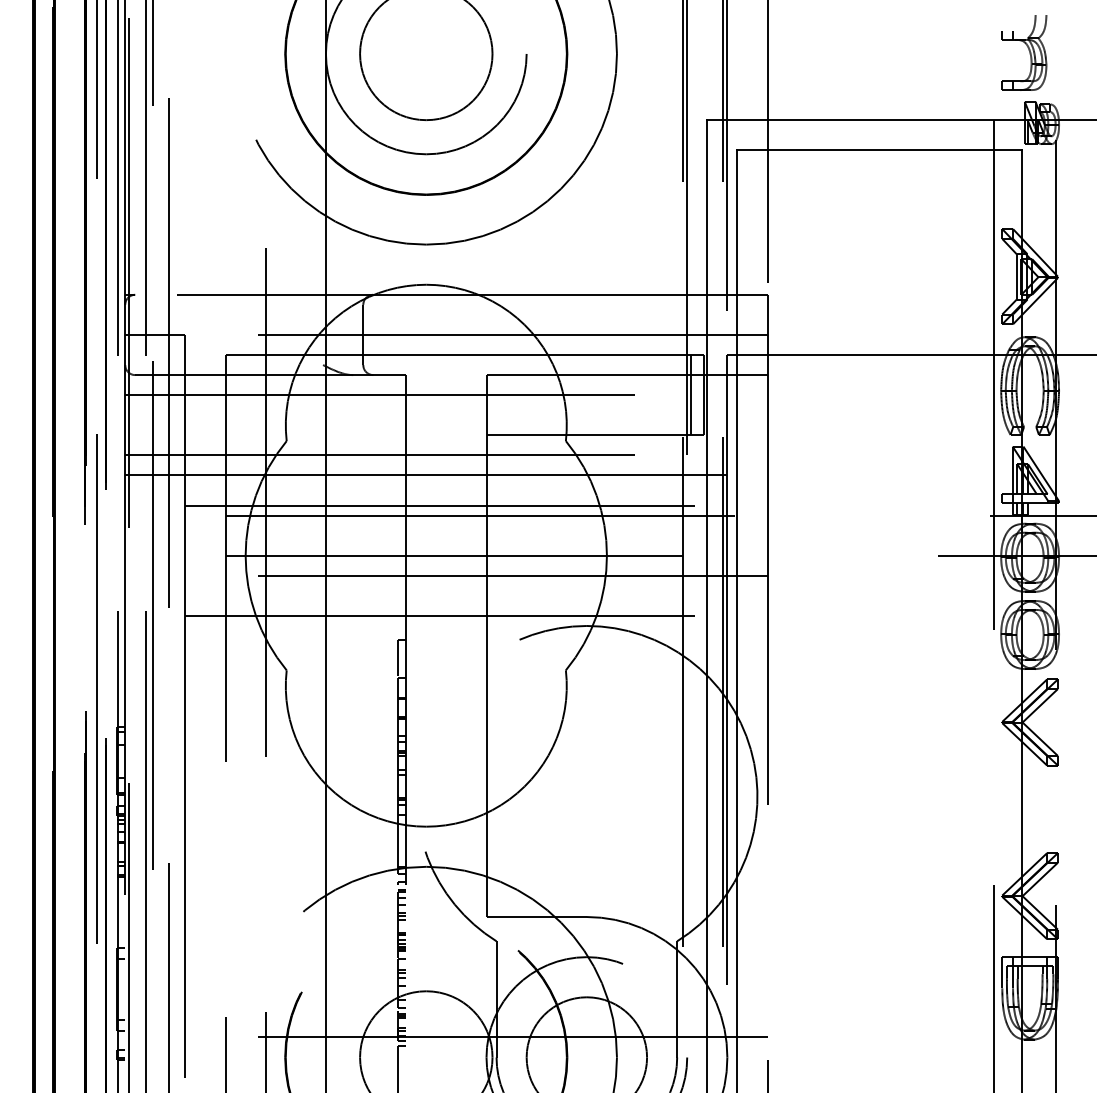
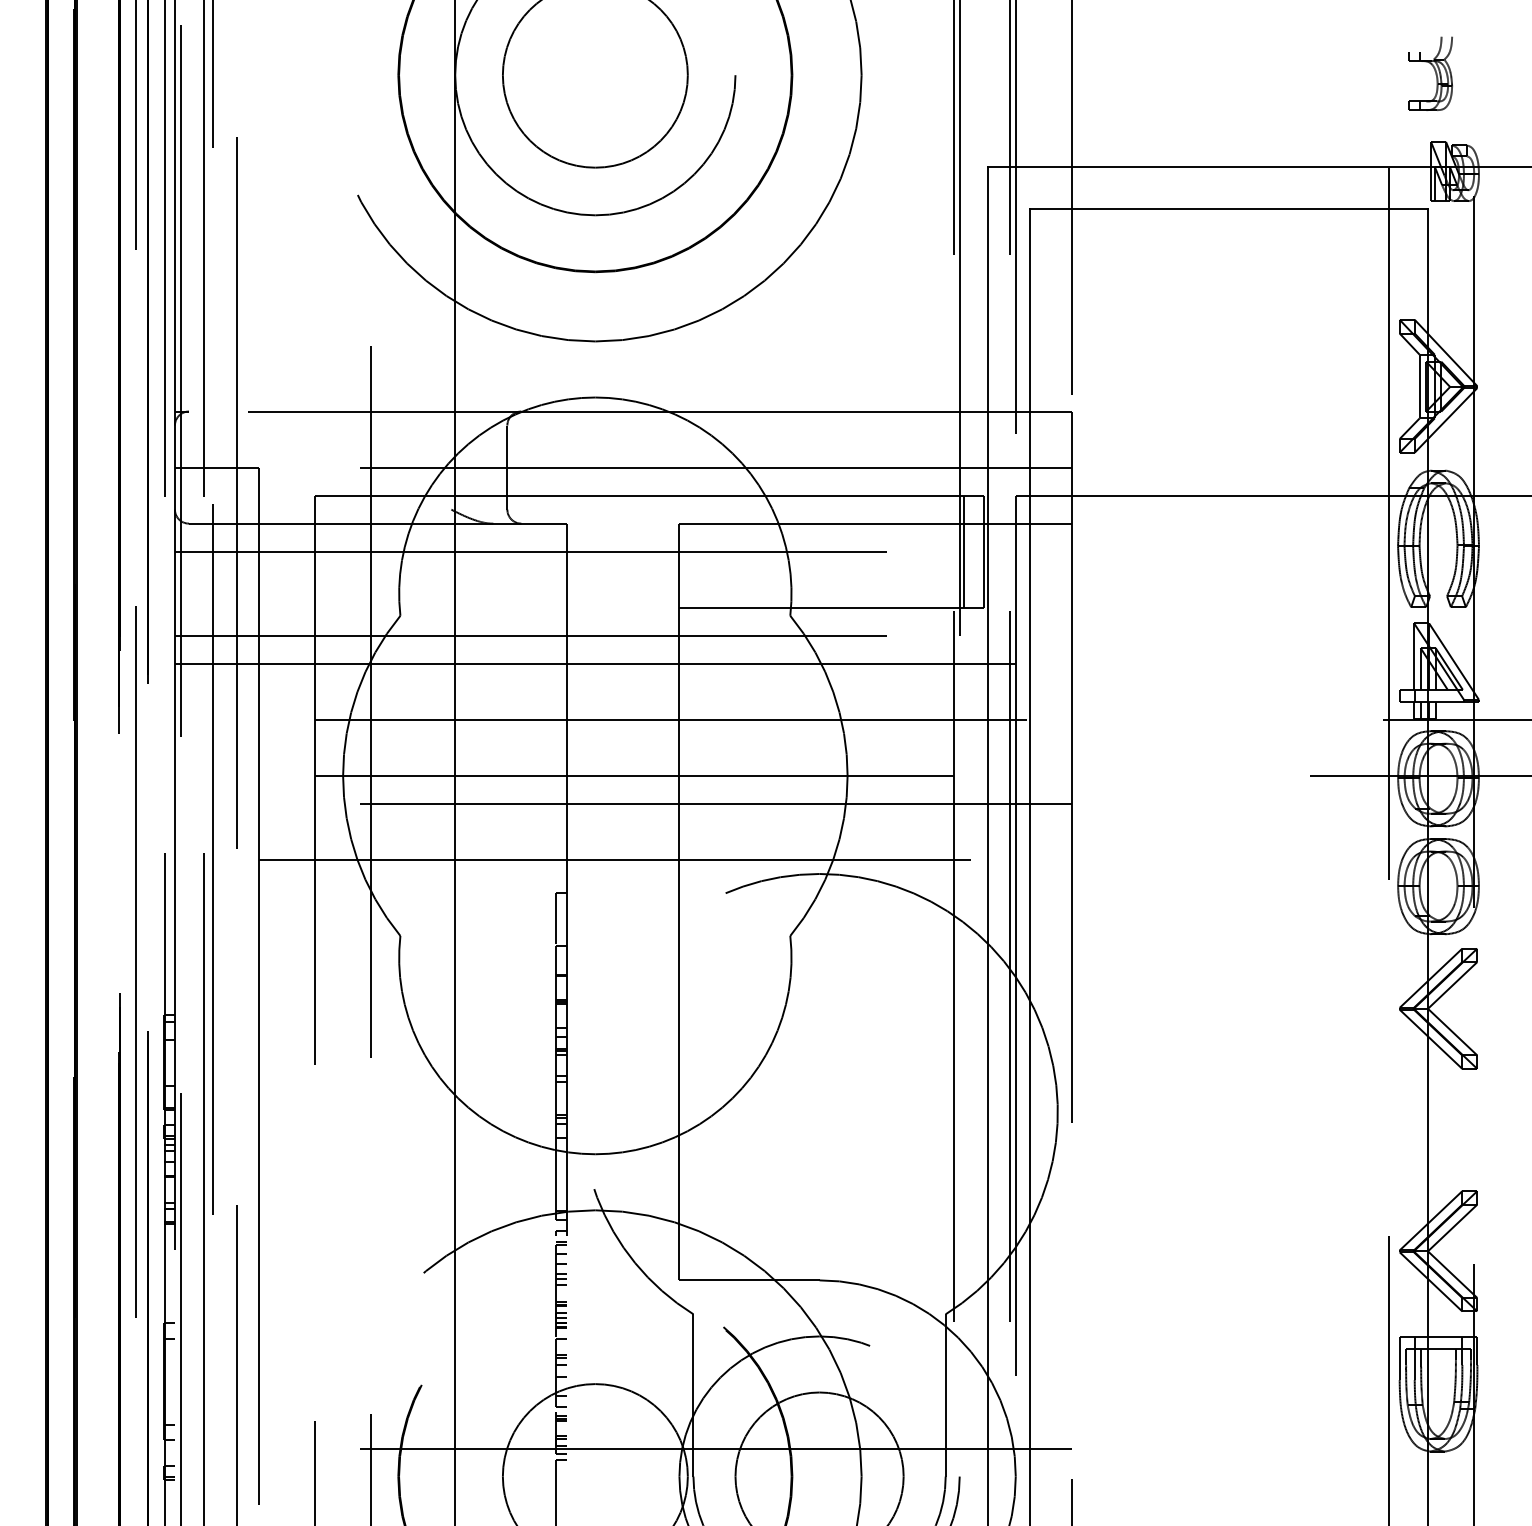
part: (1024, 52) -> (1430, 73), size x0.7
line: (476, 505) -> (665, 705), removed

